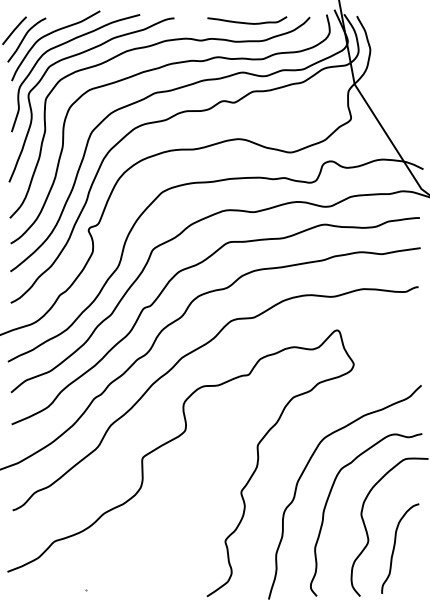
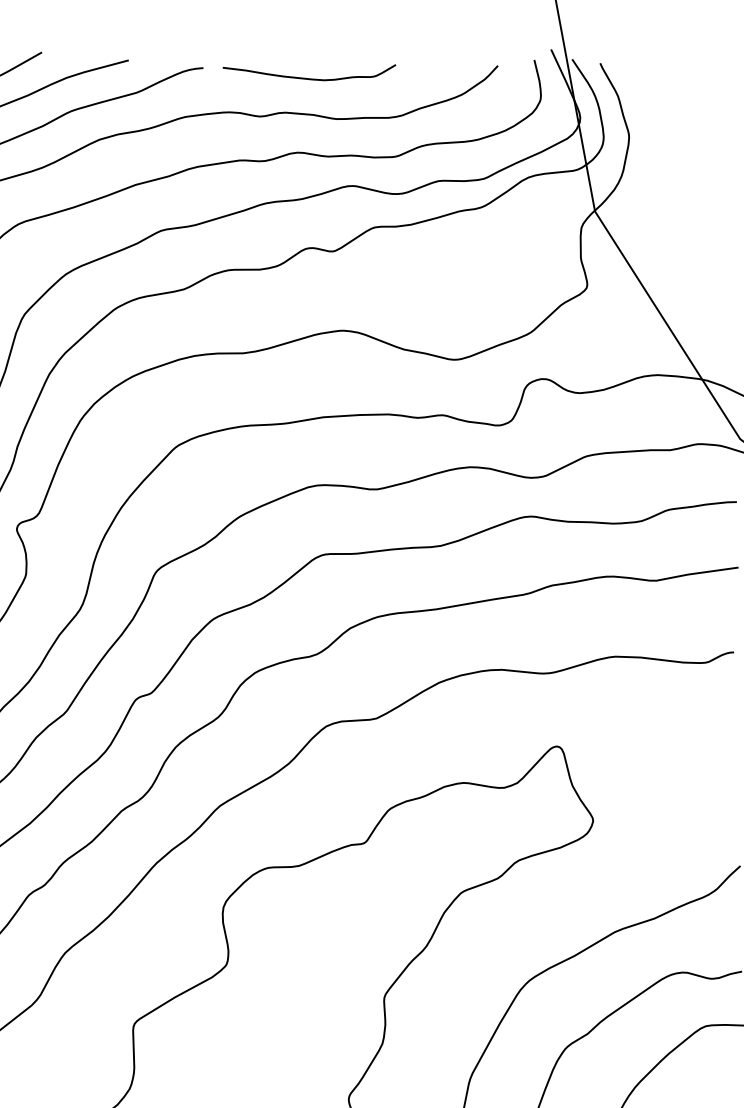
curve: (247, 22) -> (309, 77), moved

